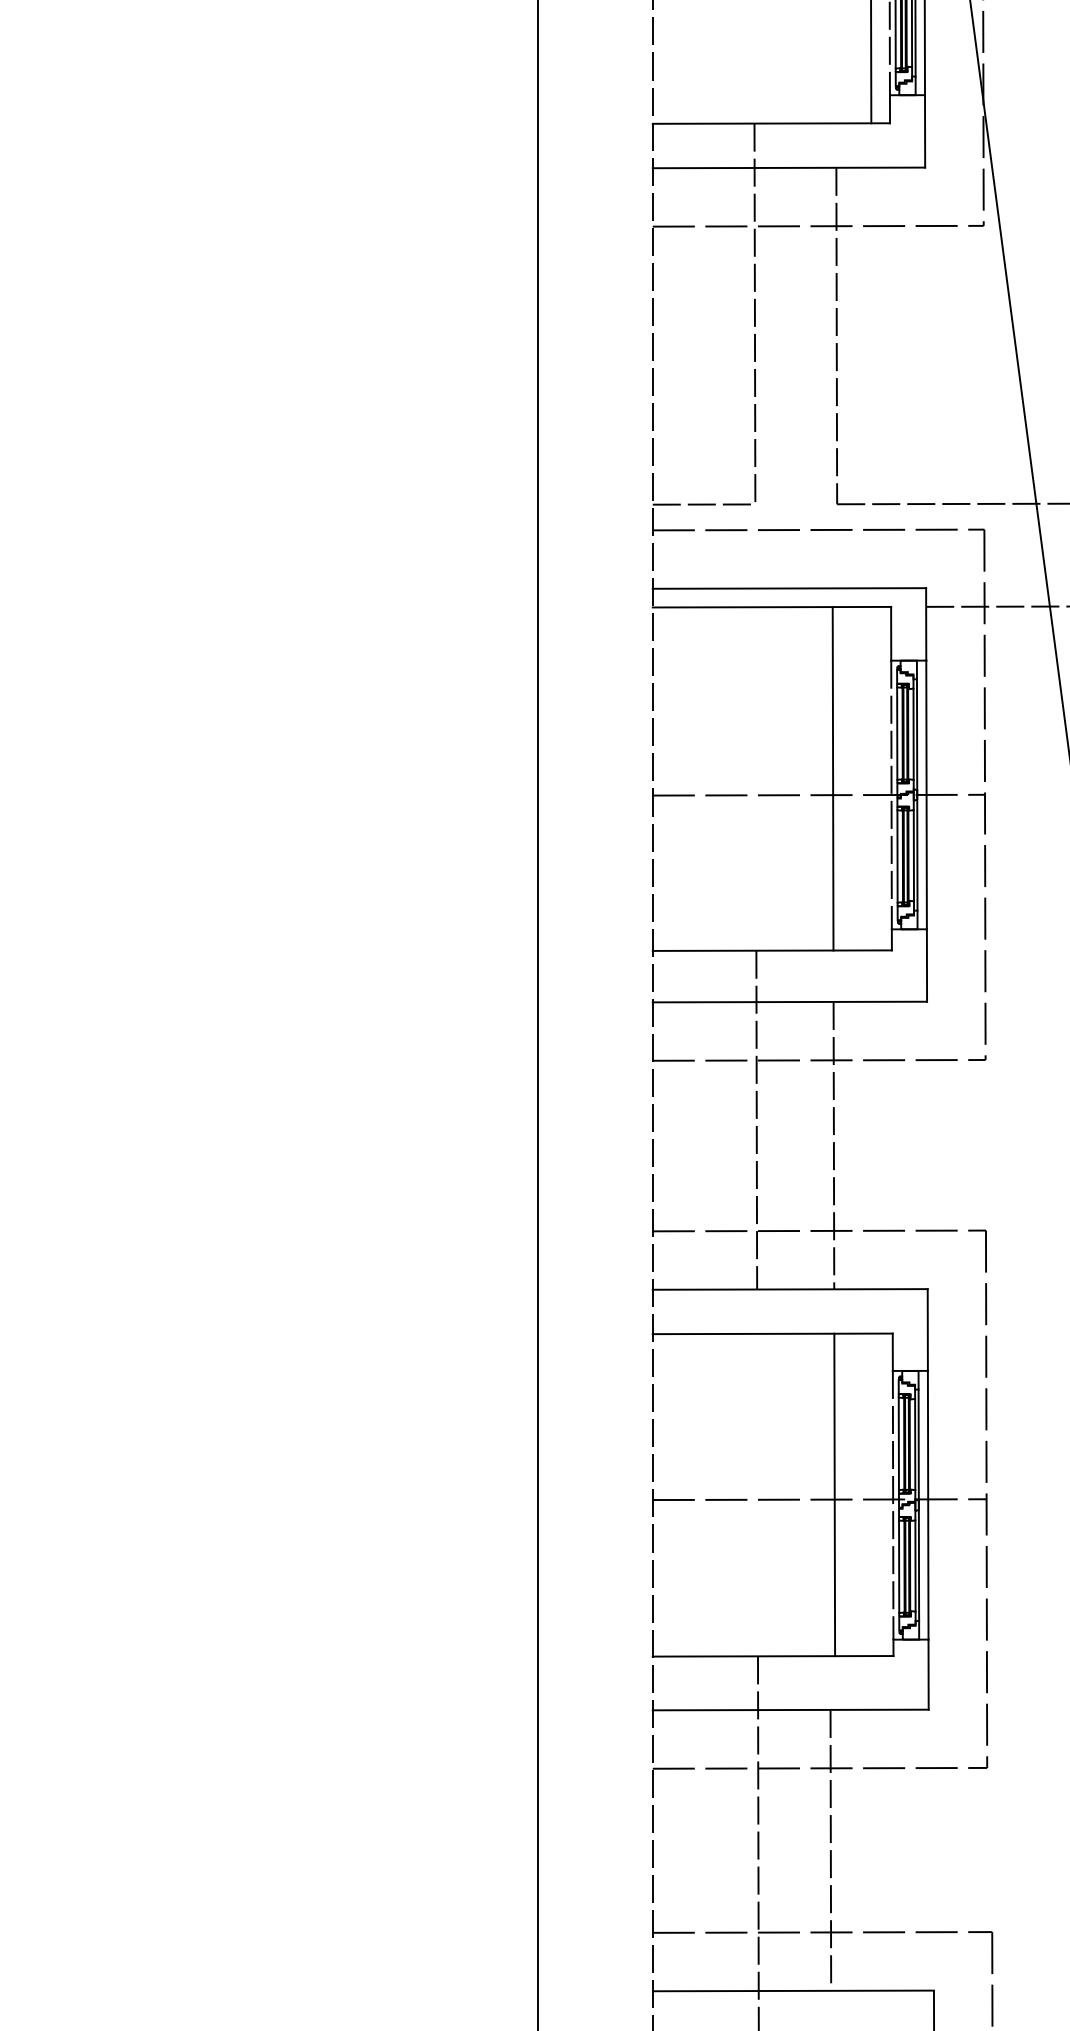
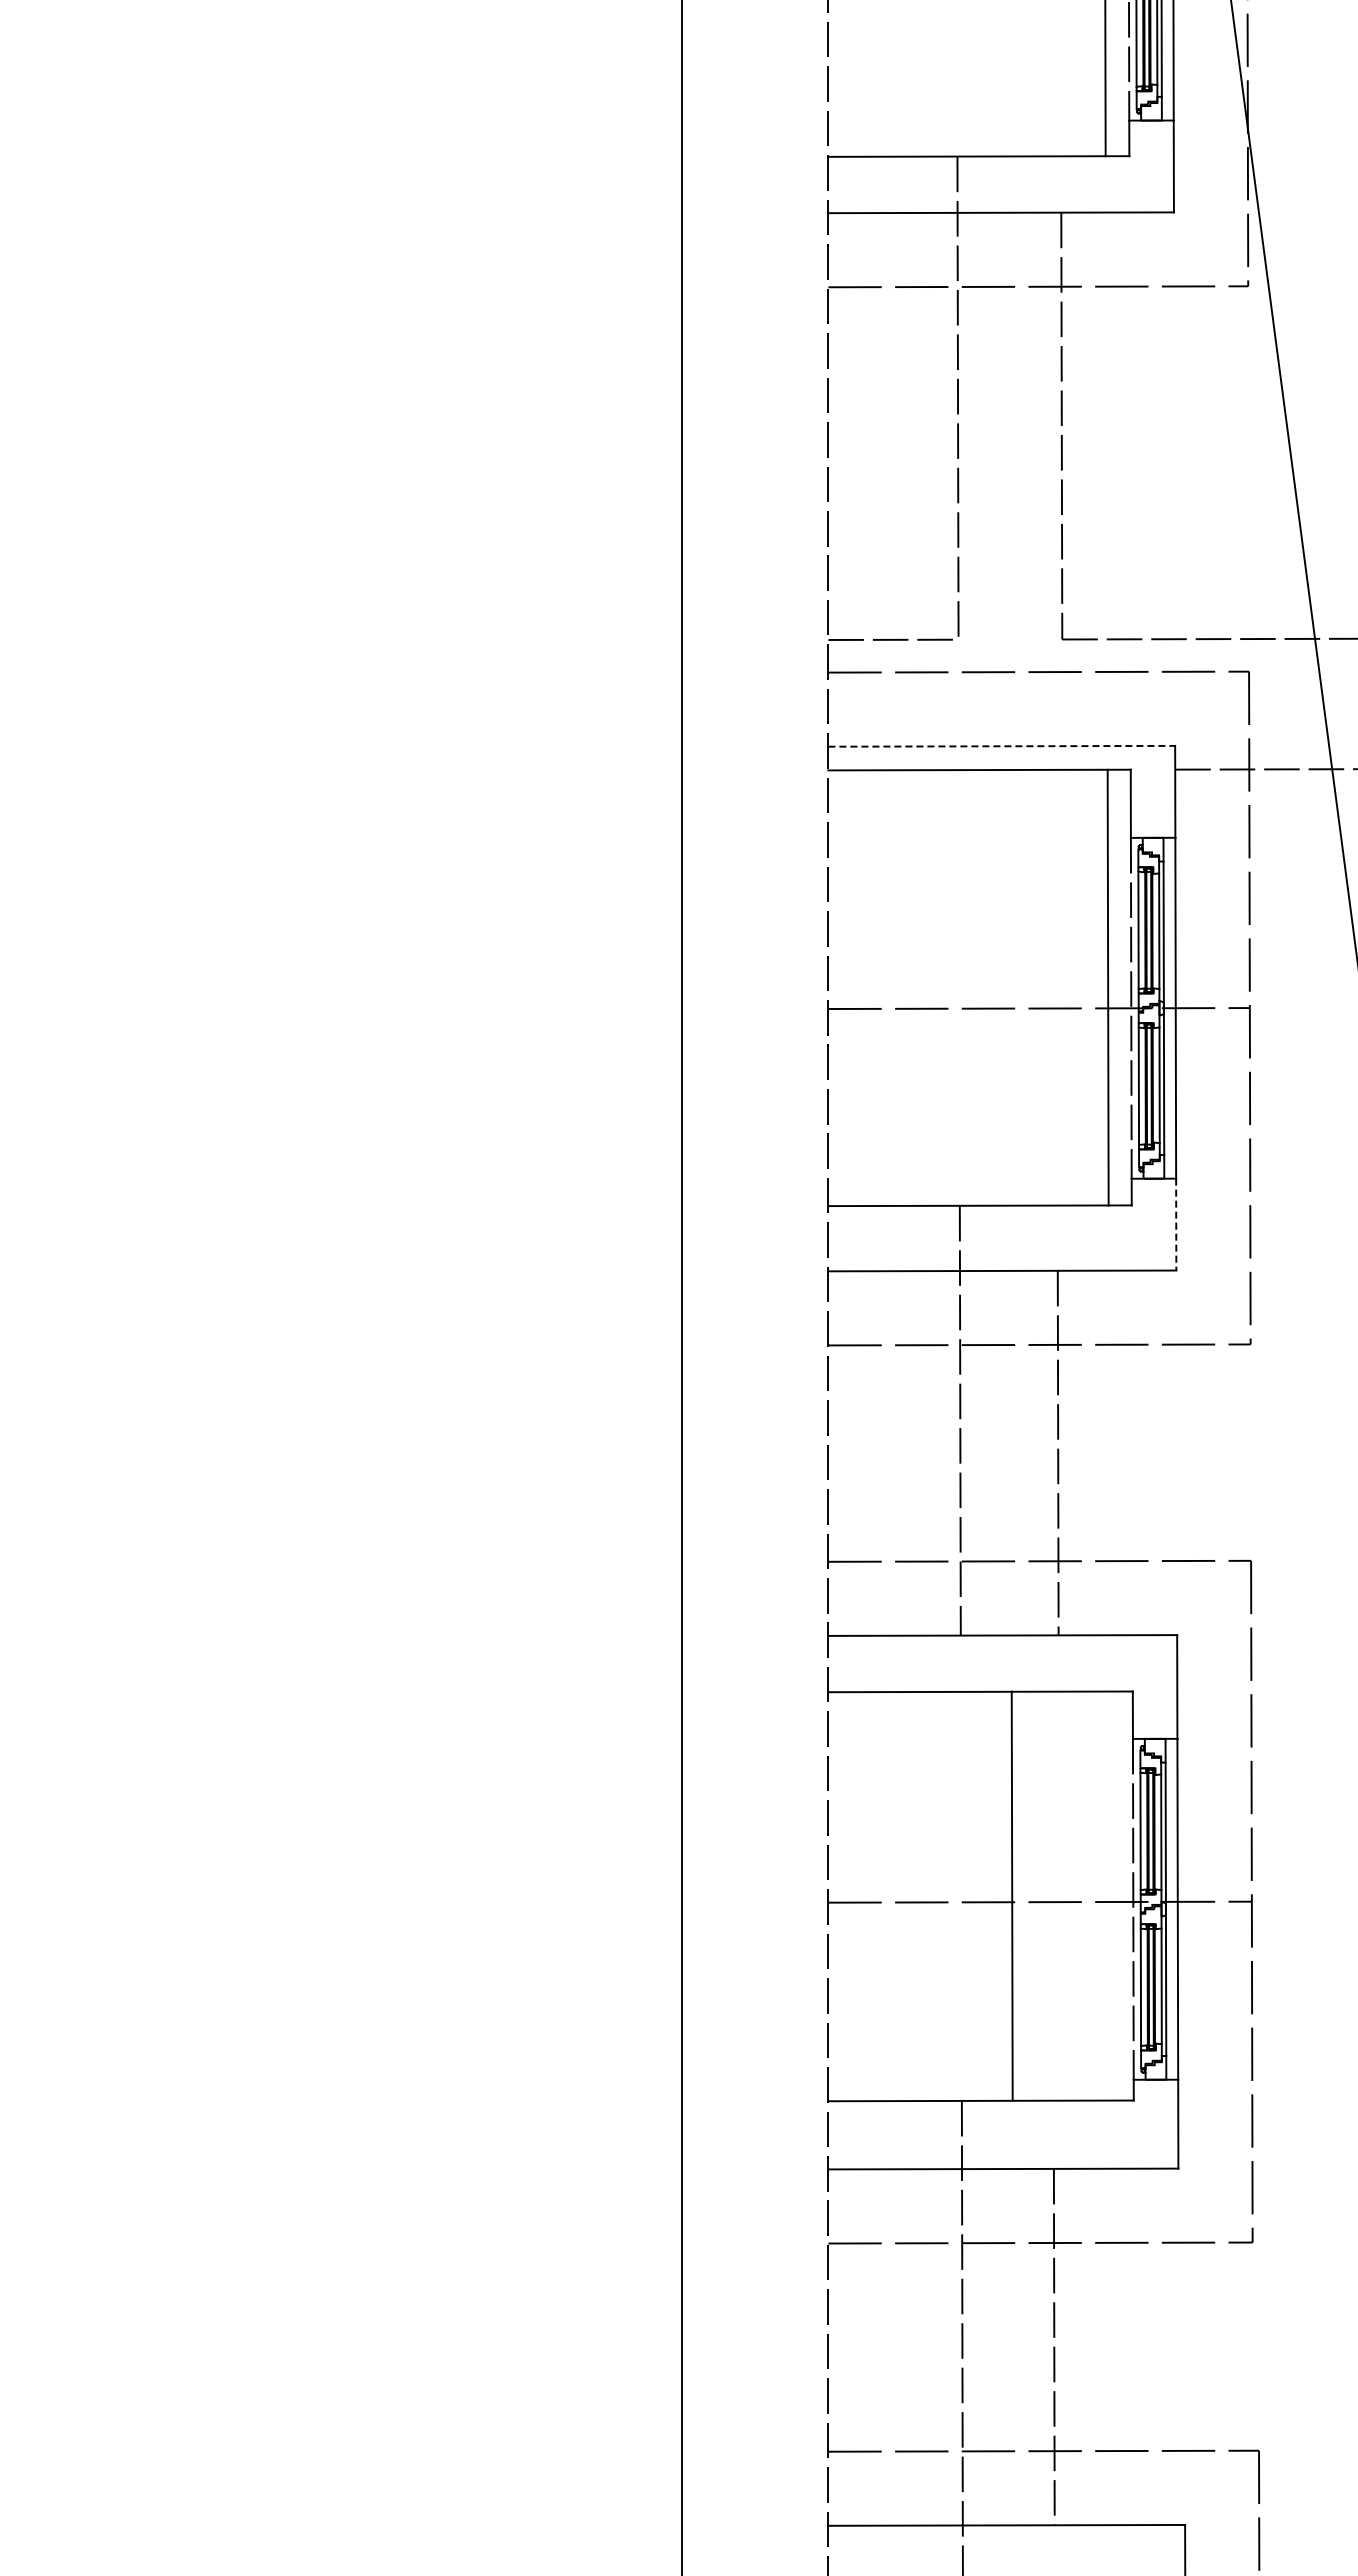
line: (790, 588) -> (1002, 746), solid -> dashed
line: (832, 778) -> (1107, 987), moved
line: (927, 965) -> (1176, 1224), solid -> dashed
line: (834, 1494) -> (1011, 1895), moved

